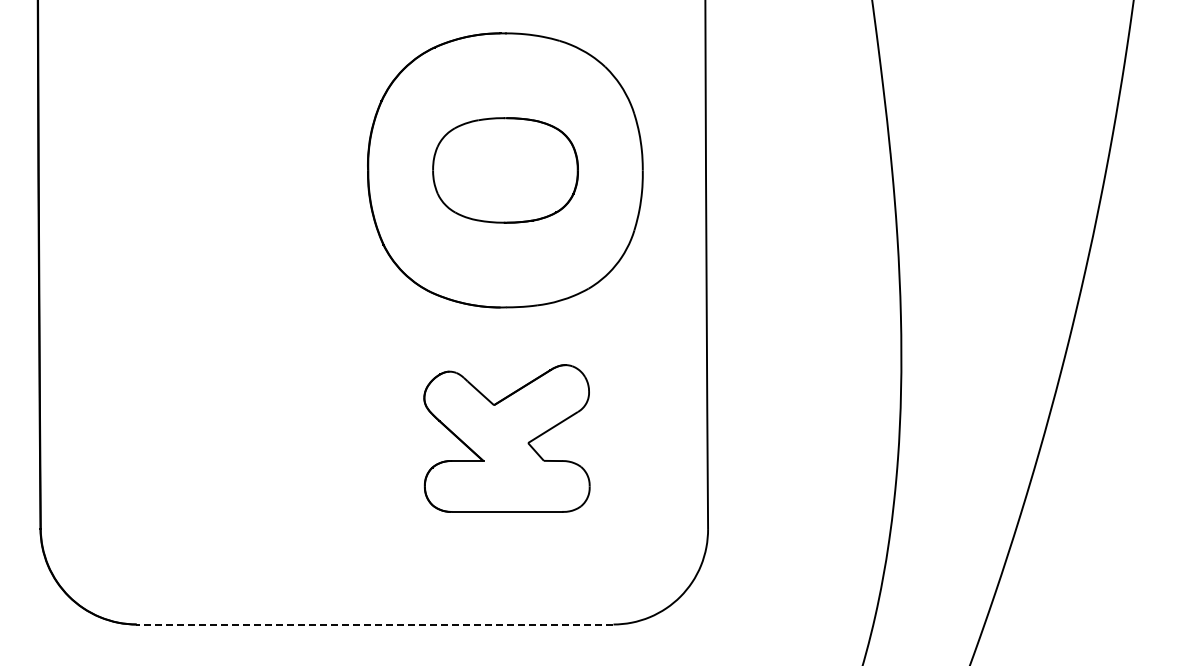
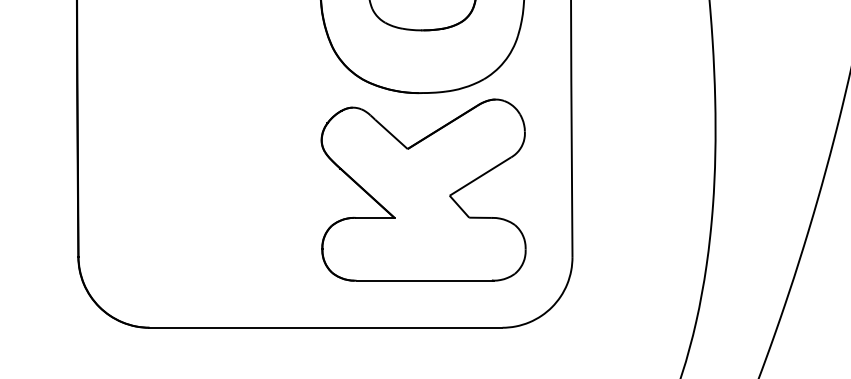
part: (506, 438) -> (423, 190), size x1.67
line: (374, 624) -> (325, 327), dashed -> solid

